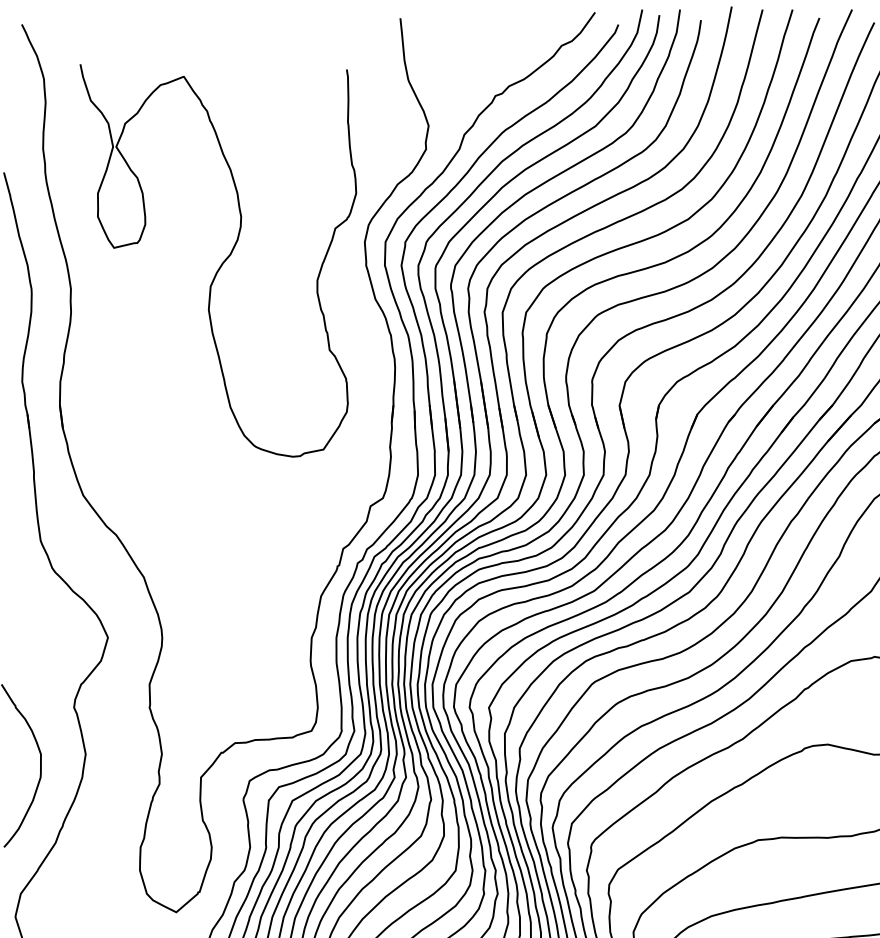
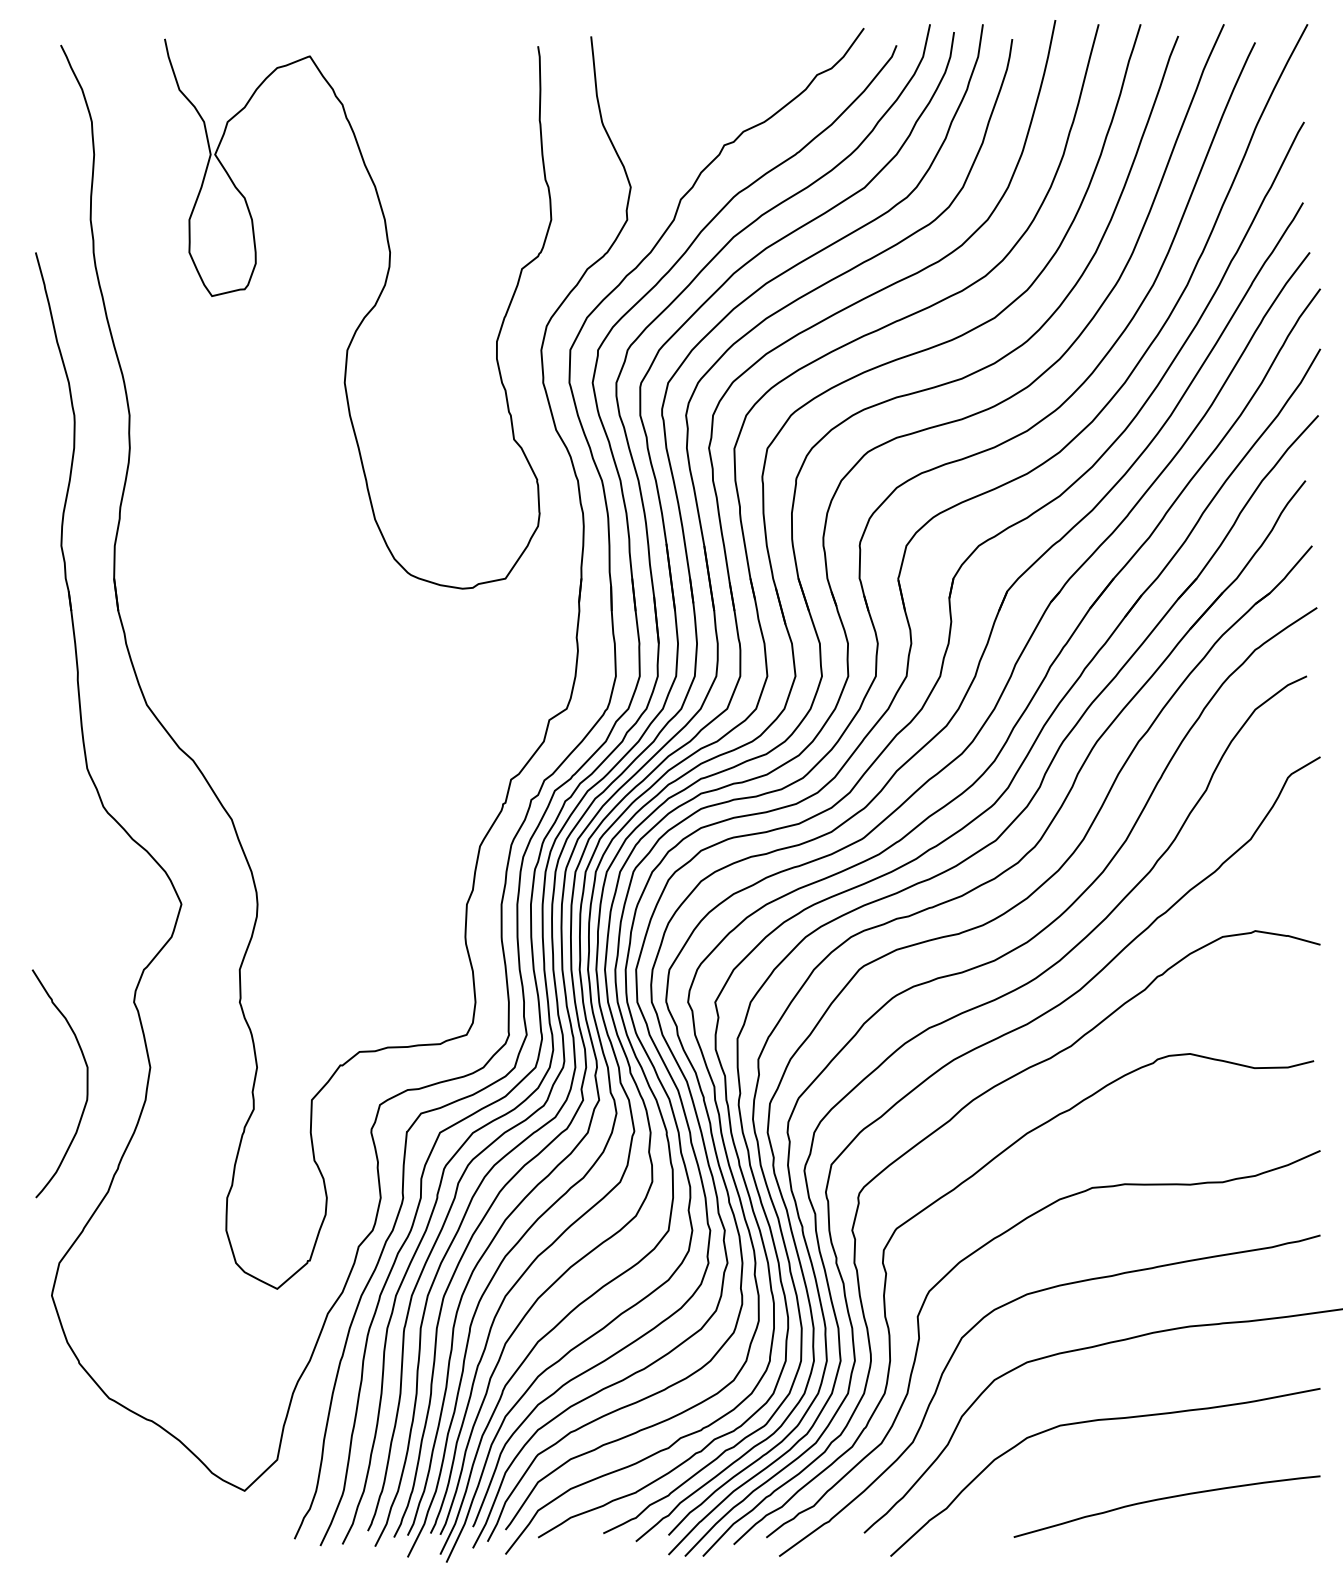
curve: (222, 263) -> (363, 317), moved

